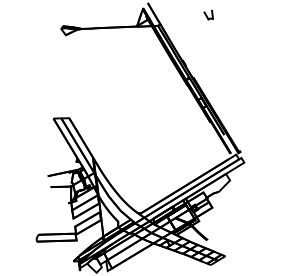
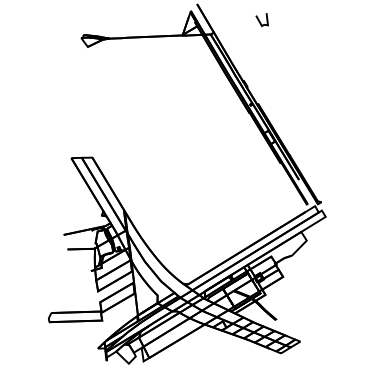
line: (207, 16) -> (260, 21), moved

